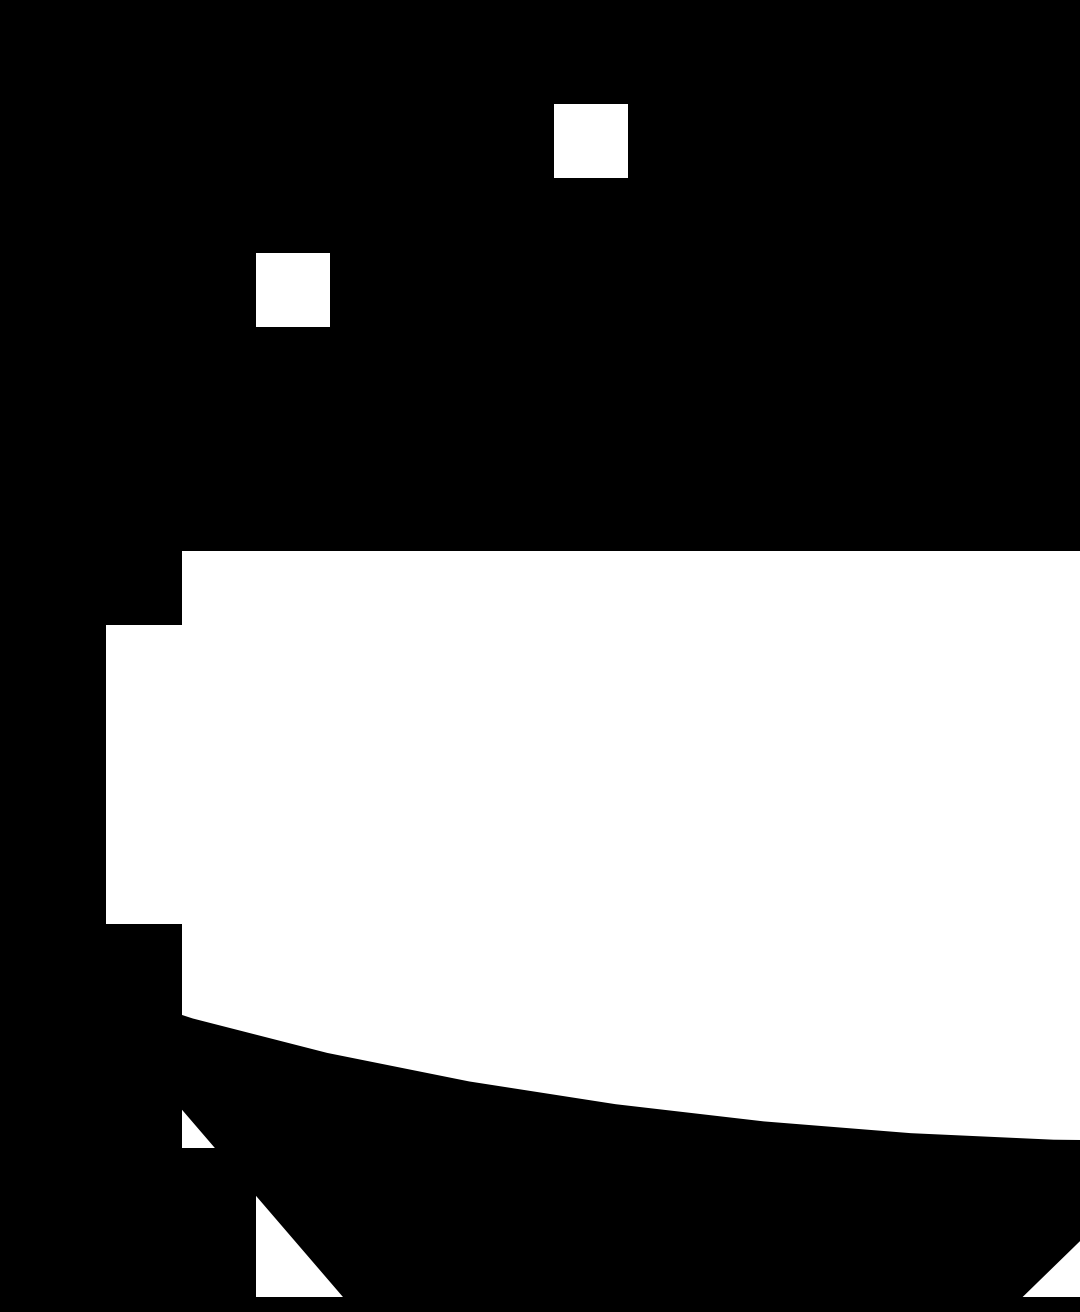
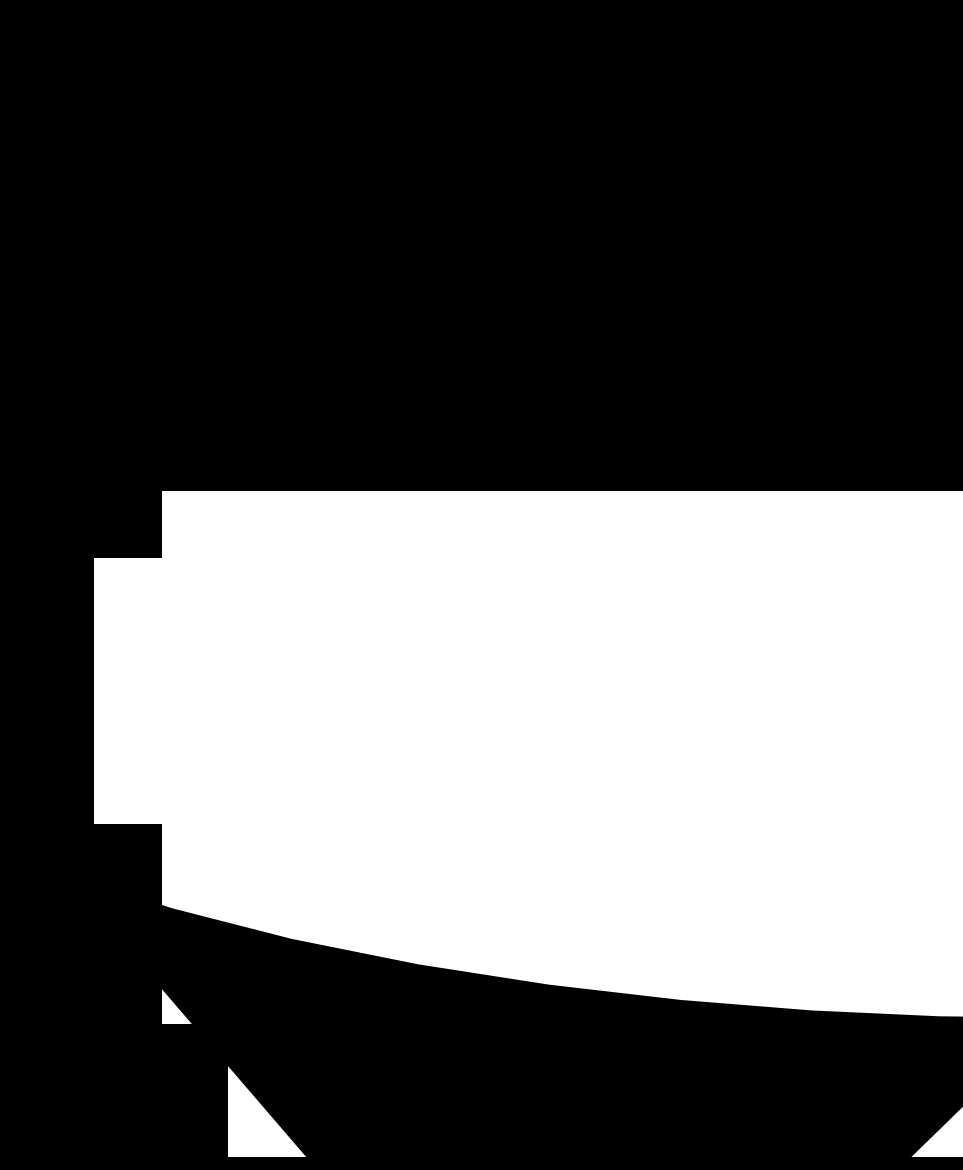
fill: (590, 140) -> (526, 125), added
fill: (292, 289) -> (260, 258), added

